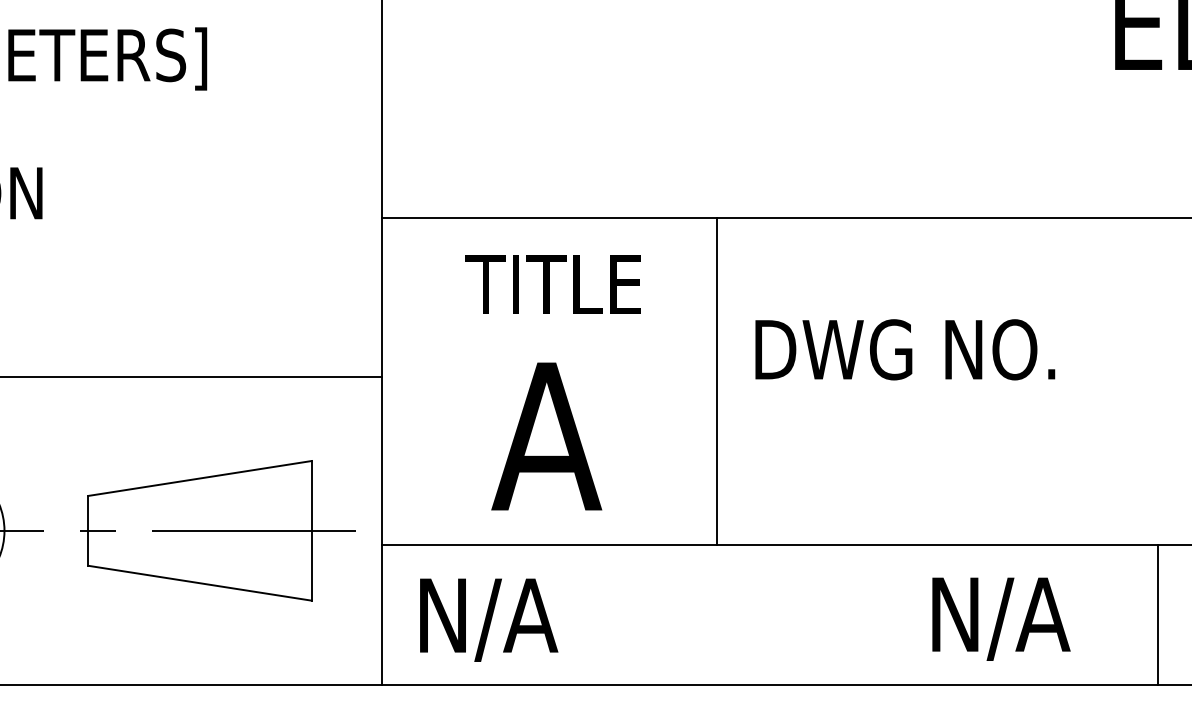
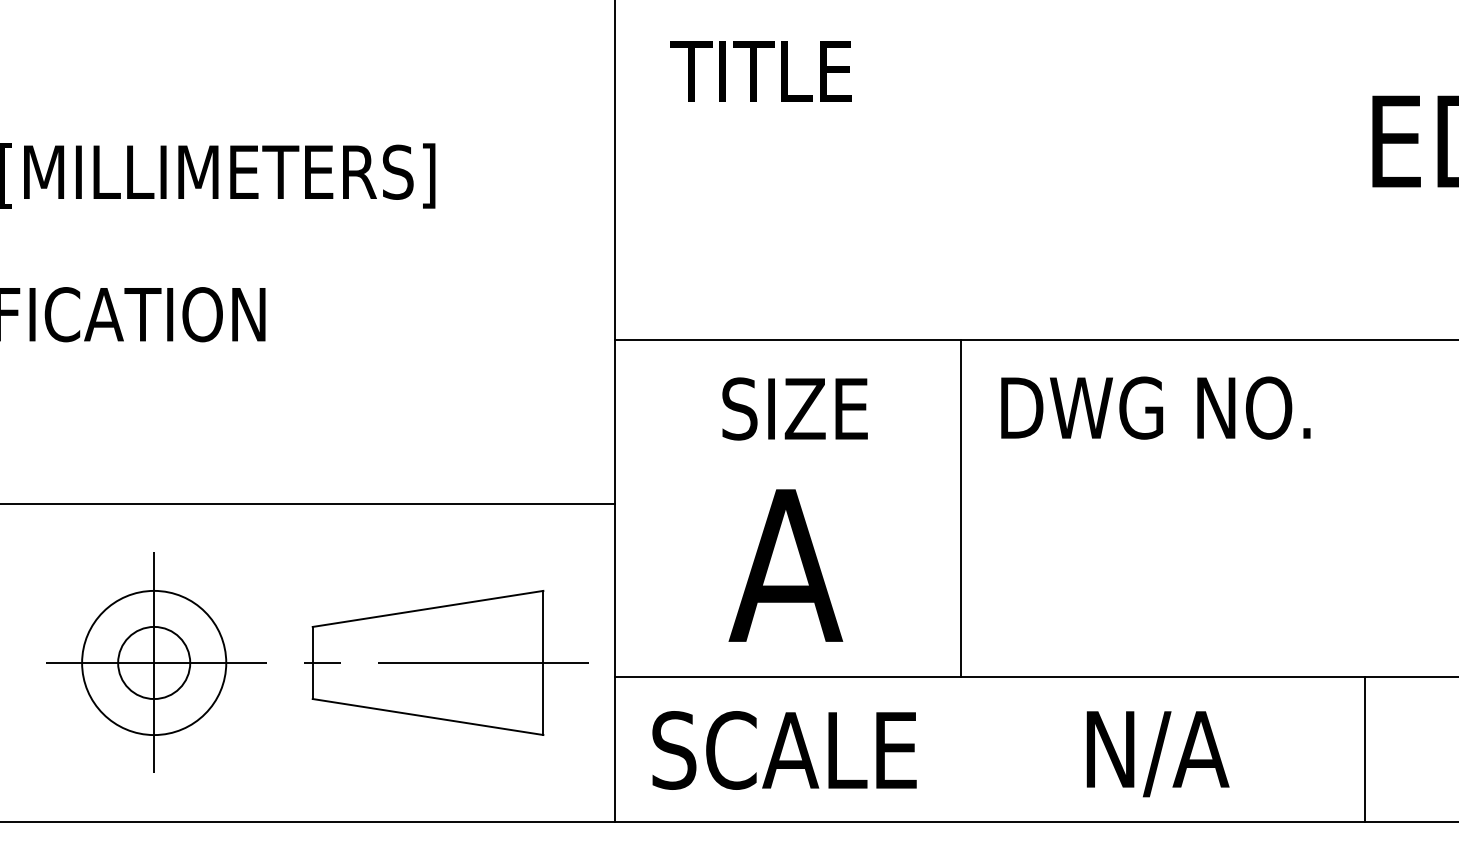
text: (553, 284) -> (792, 408), TITLE -> SIZE
text: (904, 349) -> (1155, 407), moved
line: (1157, 614) -> (1364, 749), moved
text: (545, 619) -> (784, 754), N/A -> SCALE
text: (1000, 619) -> (1157, 754), moved

